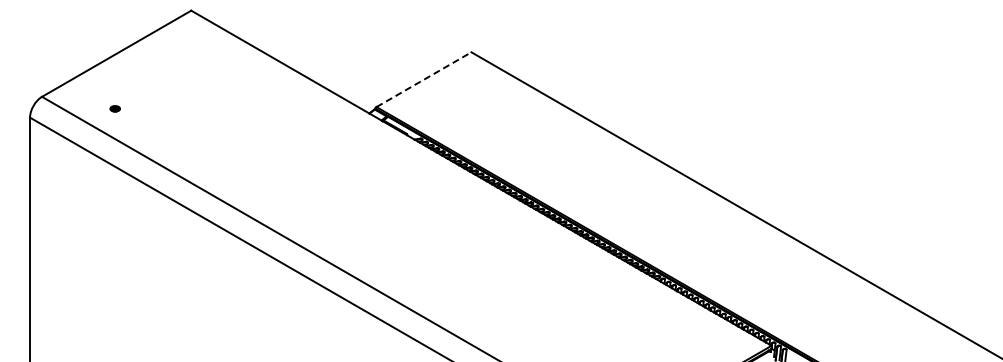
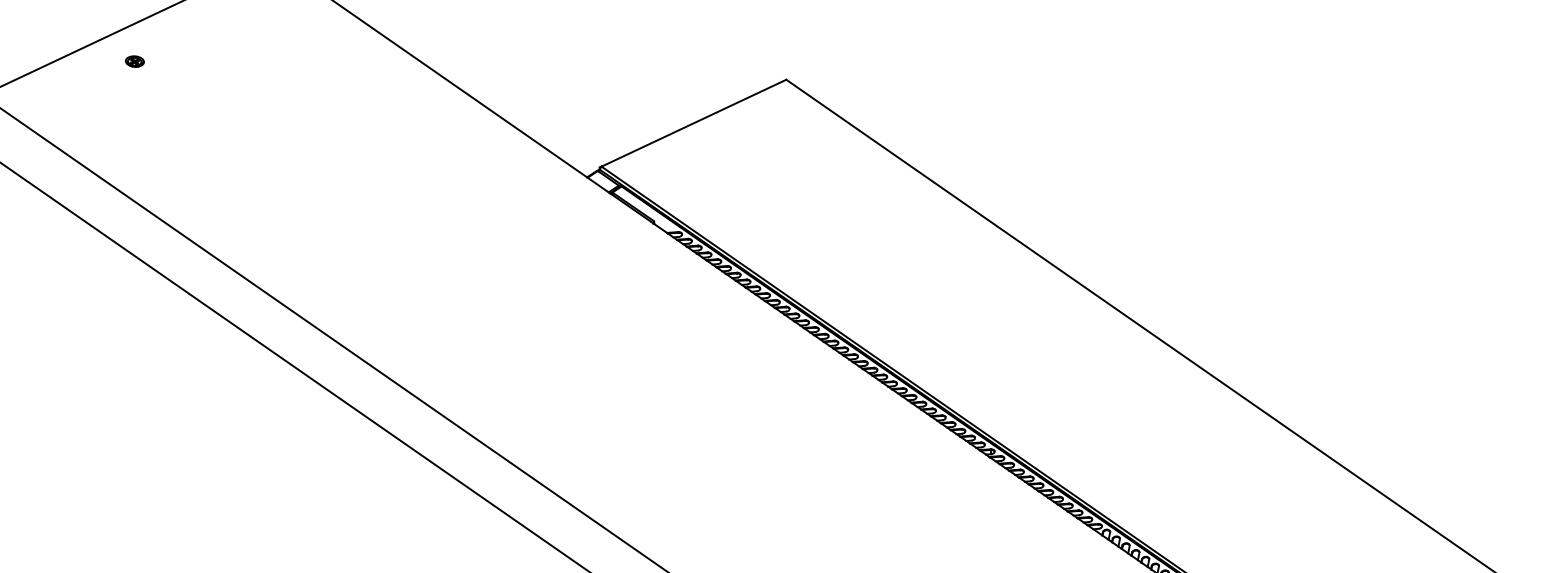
line: (423, 79) -> (693, 122), dashed -> solid
part: (114, 108) -> (133, 60), moved

